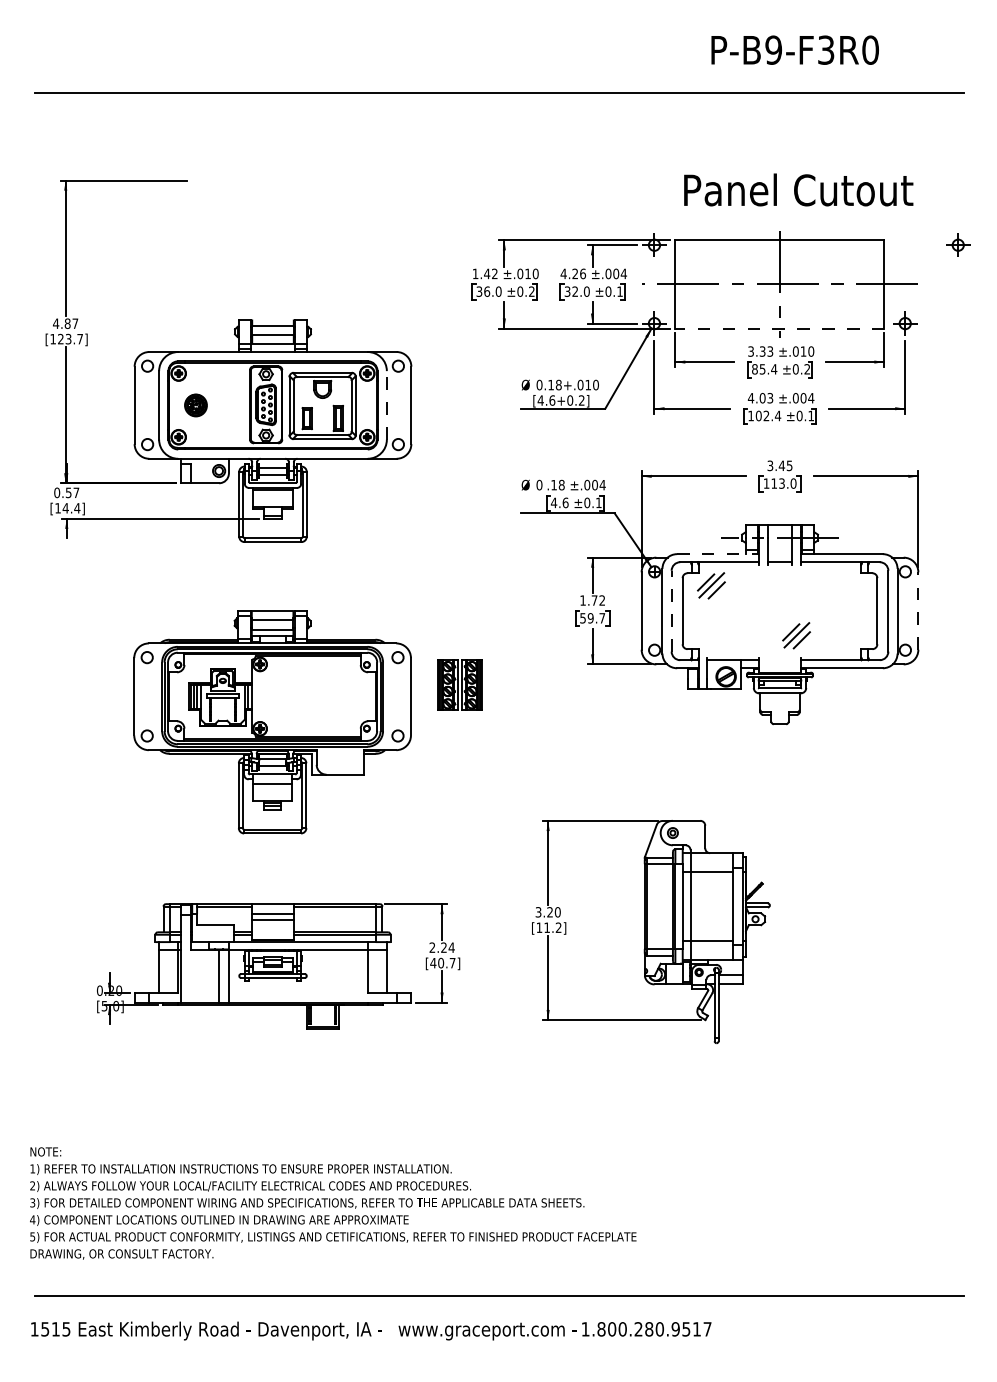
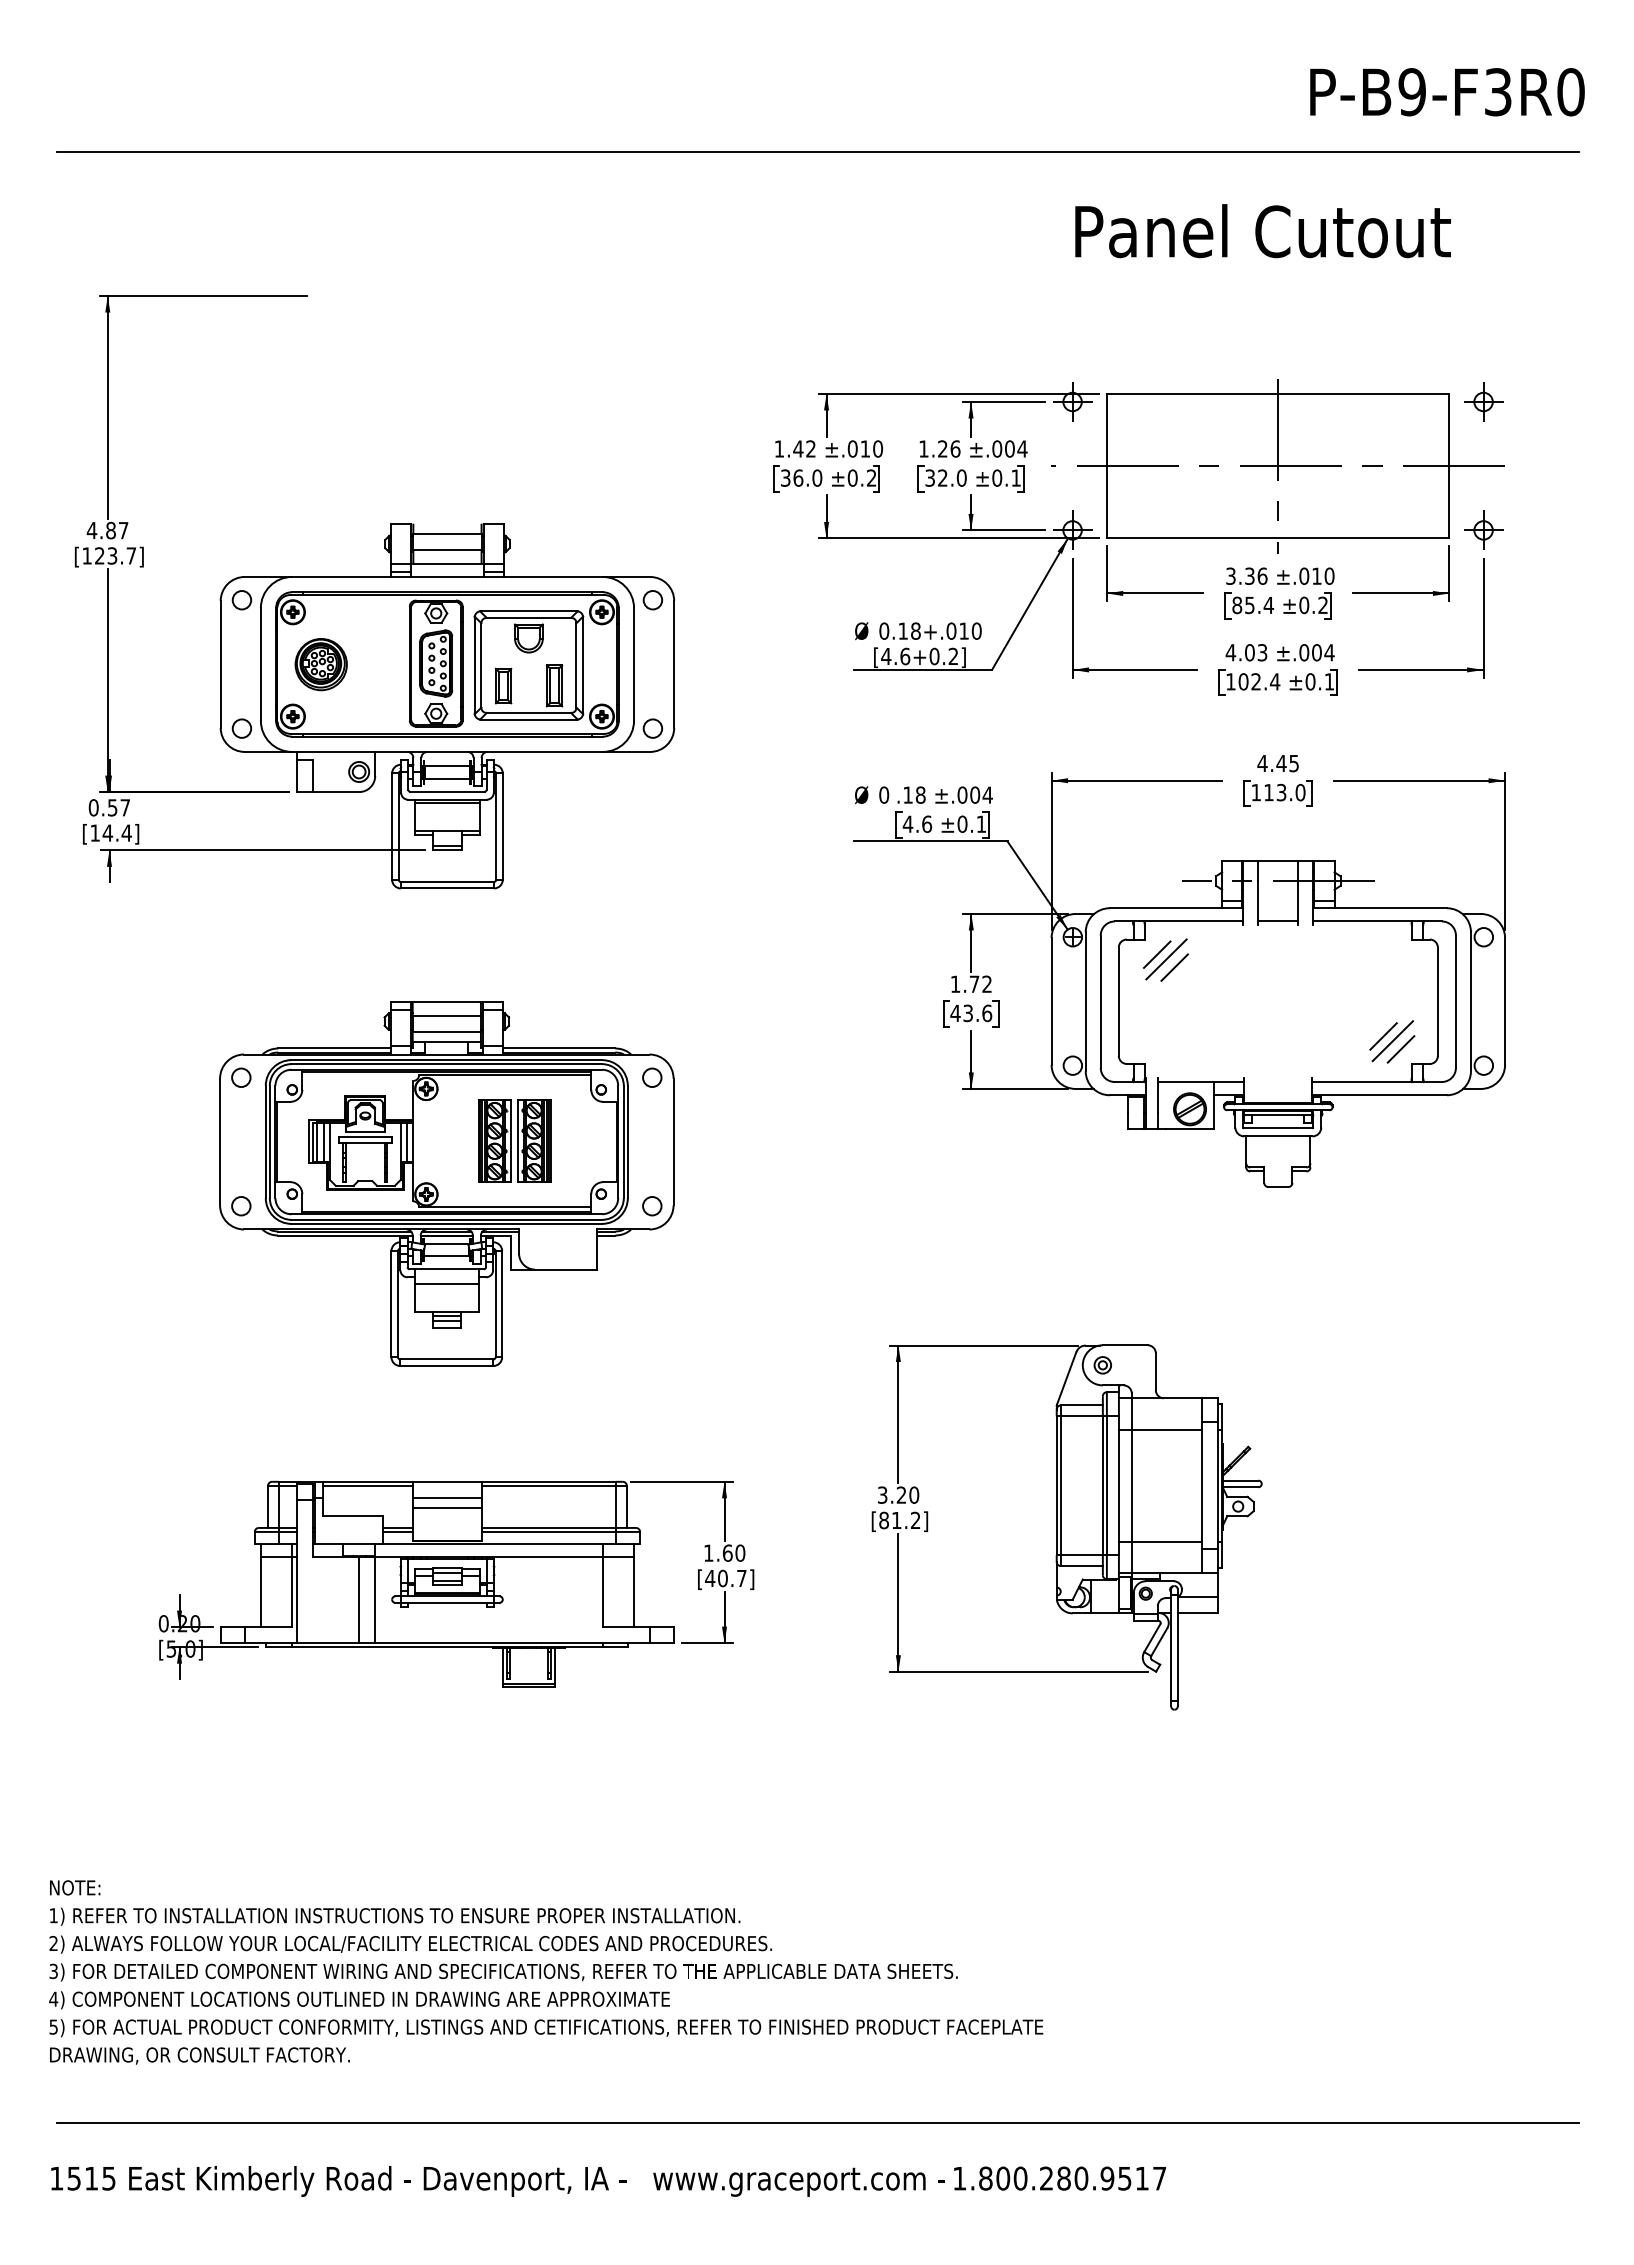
text: (794, 49) -> (1446, 91), moved
text: (798, 189) -> (1262, 230), moved
part: (958, 244) -> (1483, 400), moved
text: (563, 273) -> (923, 448), 4.26 -> 1.26
line: (779, 328) -> (1277, 538), dashed -> solid
text: (770, 351) -> (1262, 576), 3.33 -> 3.36
line: (386, 404) -> (633, 662), dashed -> solid
part: (195, 405) -> (320, 664), size x1.43
text: (769, 465) -> (1261, 762), 3.45 -> 4.45
line: (717, 554) -> (1175, 908), dashed -> solid
line: (671, 610) -> (1100, 1000), dashed -> solid
line: (918, 611) -> (1505, 1002), dashed -> solid
text: (592, 618) -> (971, 1013), 59.7 -> 43.6
part: (796, 635) -> (1392, 1041), moved
part: (459, 684) -> (513, 1139), moved
text: (539, 927) -> (884, 1520), [11.2] -> [81.2]
text: (441, 947) -> (723, 1552), 2.24 -> 1.60

